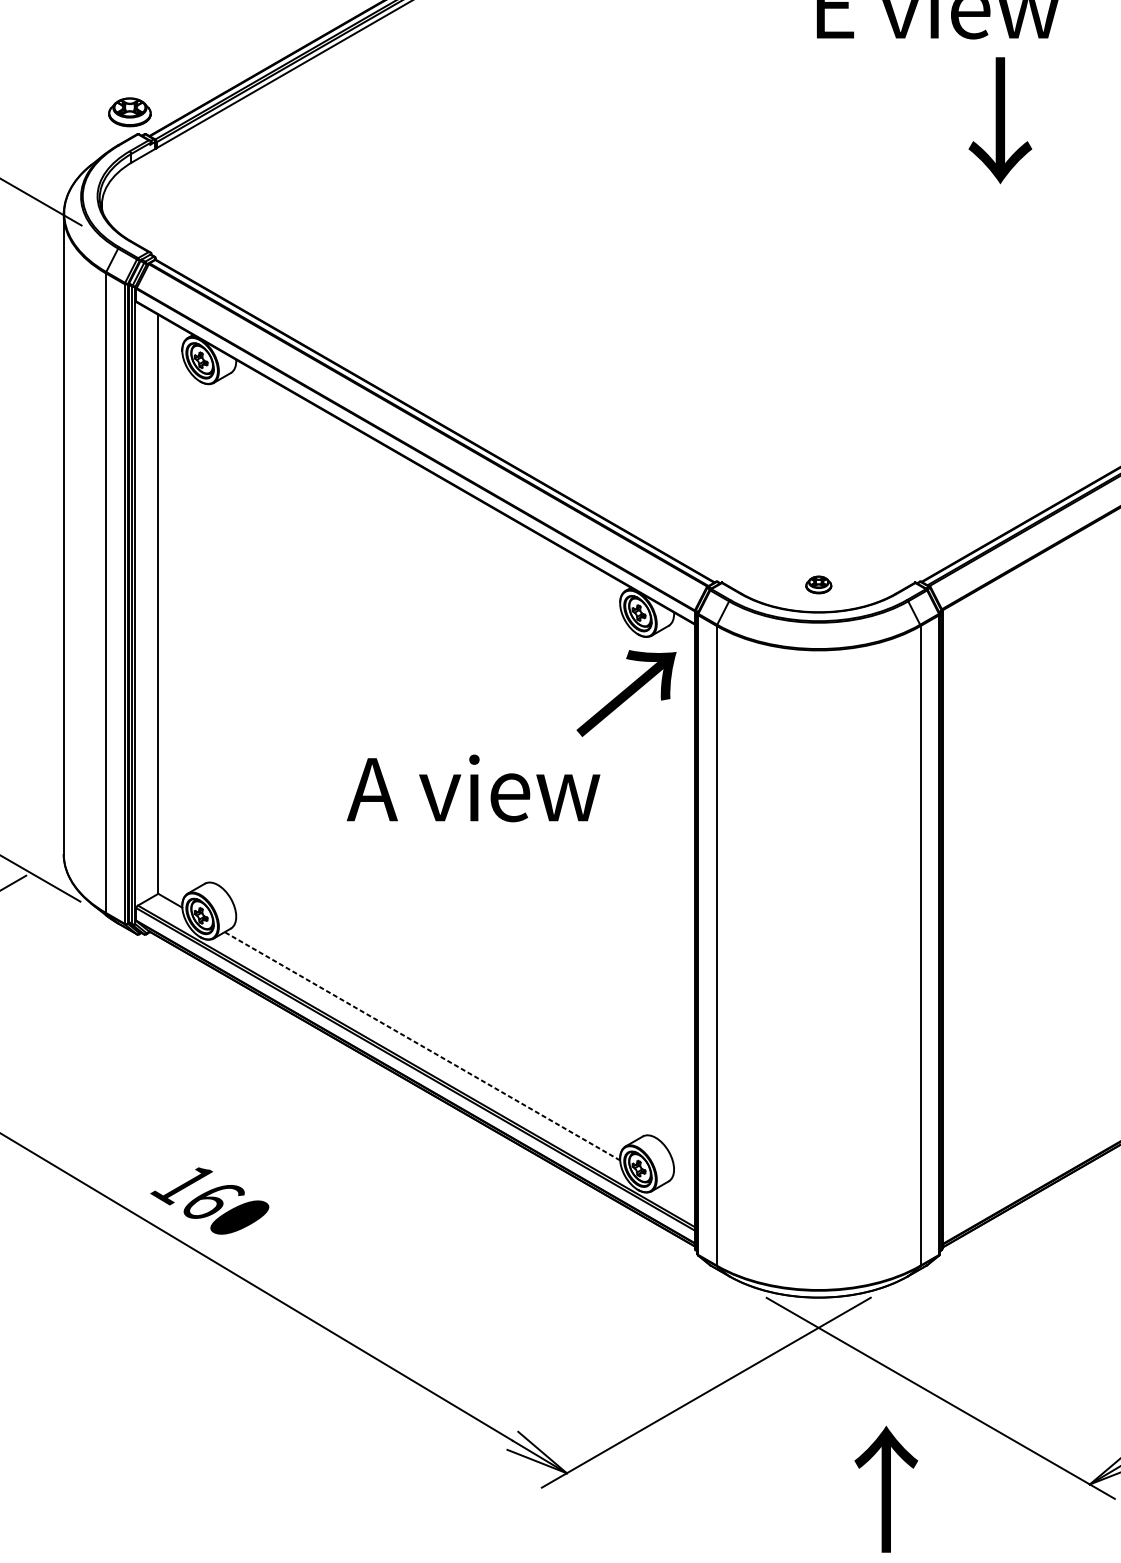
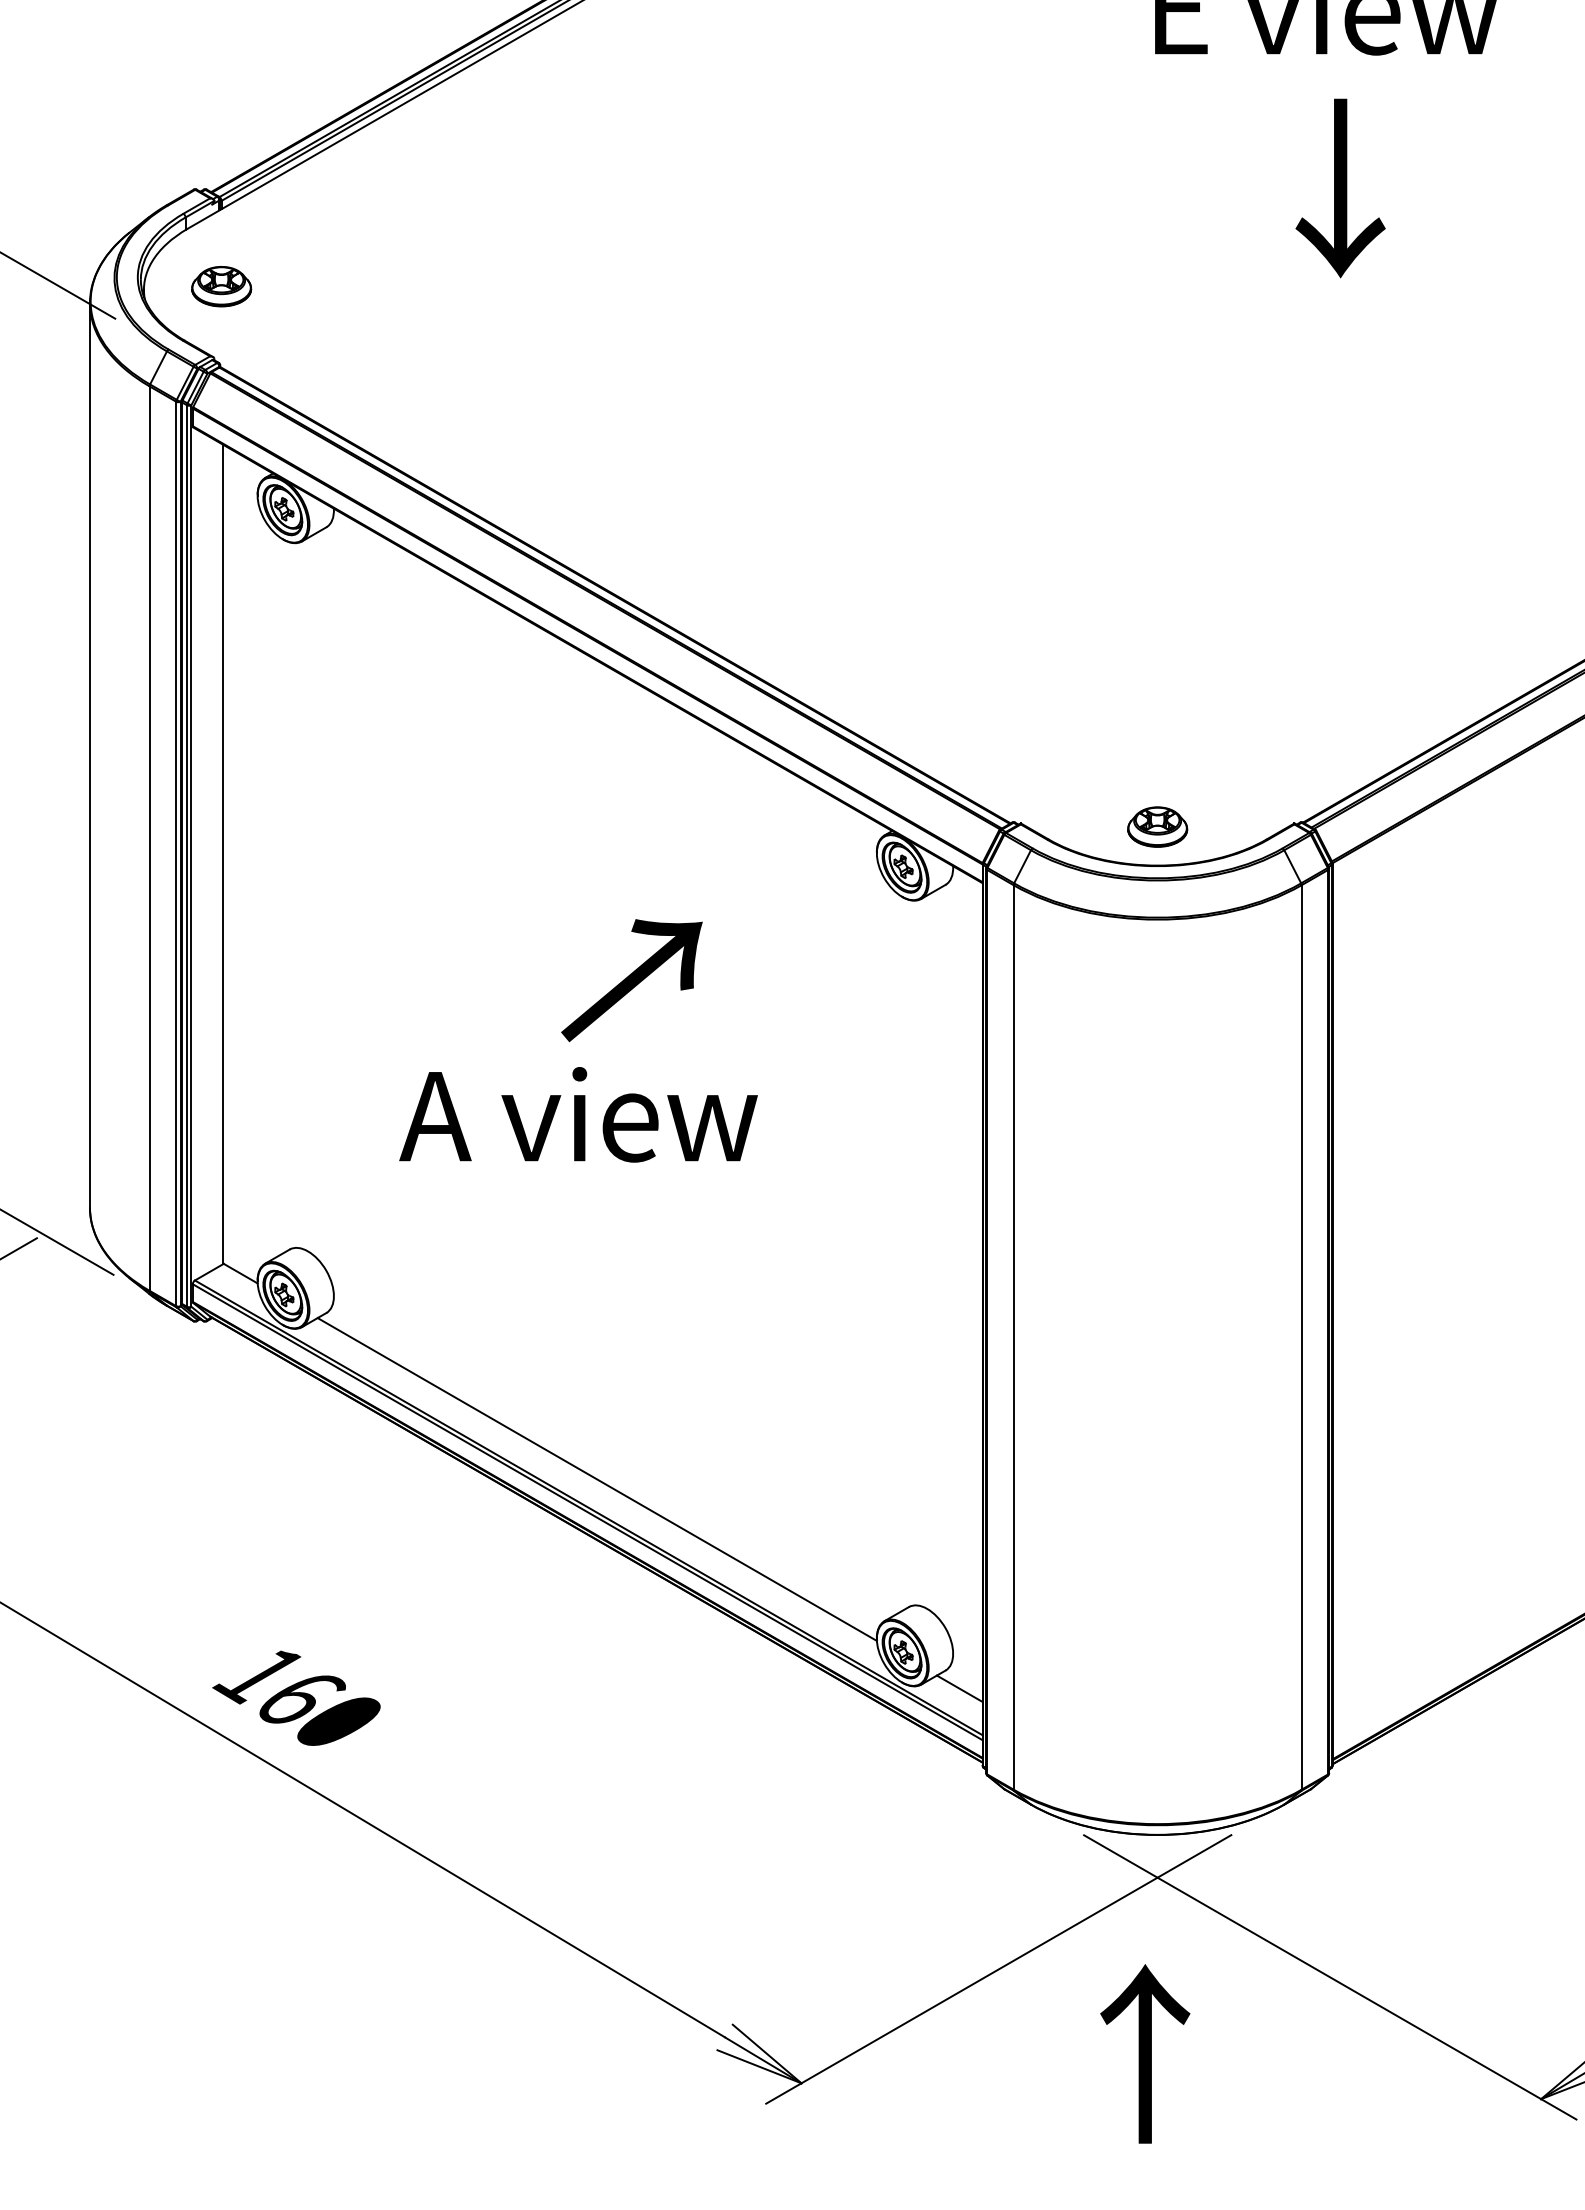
part: (129, 112) -> (221, 286), moved
text: (1000, 120) -> (1340, 188), moved
part: (818, 584) -> (1157, 826), size x1.67
text: (626, 693) -> (631, 980), moved
text: (473, 788) -> (578, 1114), moved
line: (422, 1046) -> (597, 1479), dashed -> solid
line: (678, 1194) -> (959, 1688), added
text: (886, 1488) -> (1145, 2053), moved

